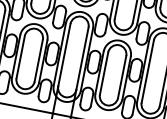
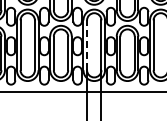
line: (64, 55) -> (87, 45), solid -> dashed

